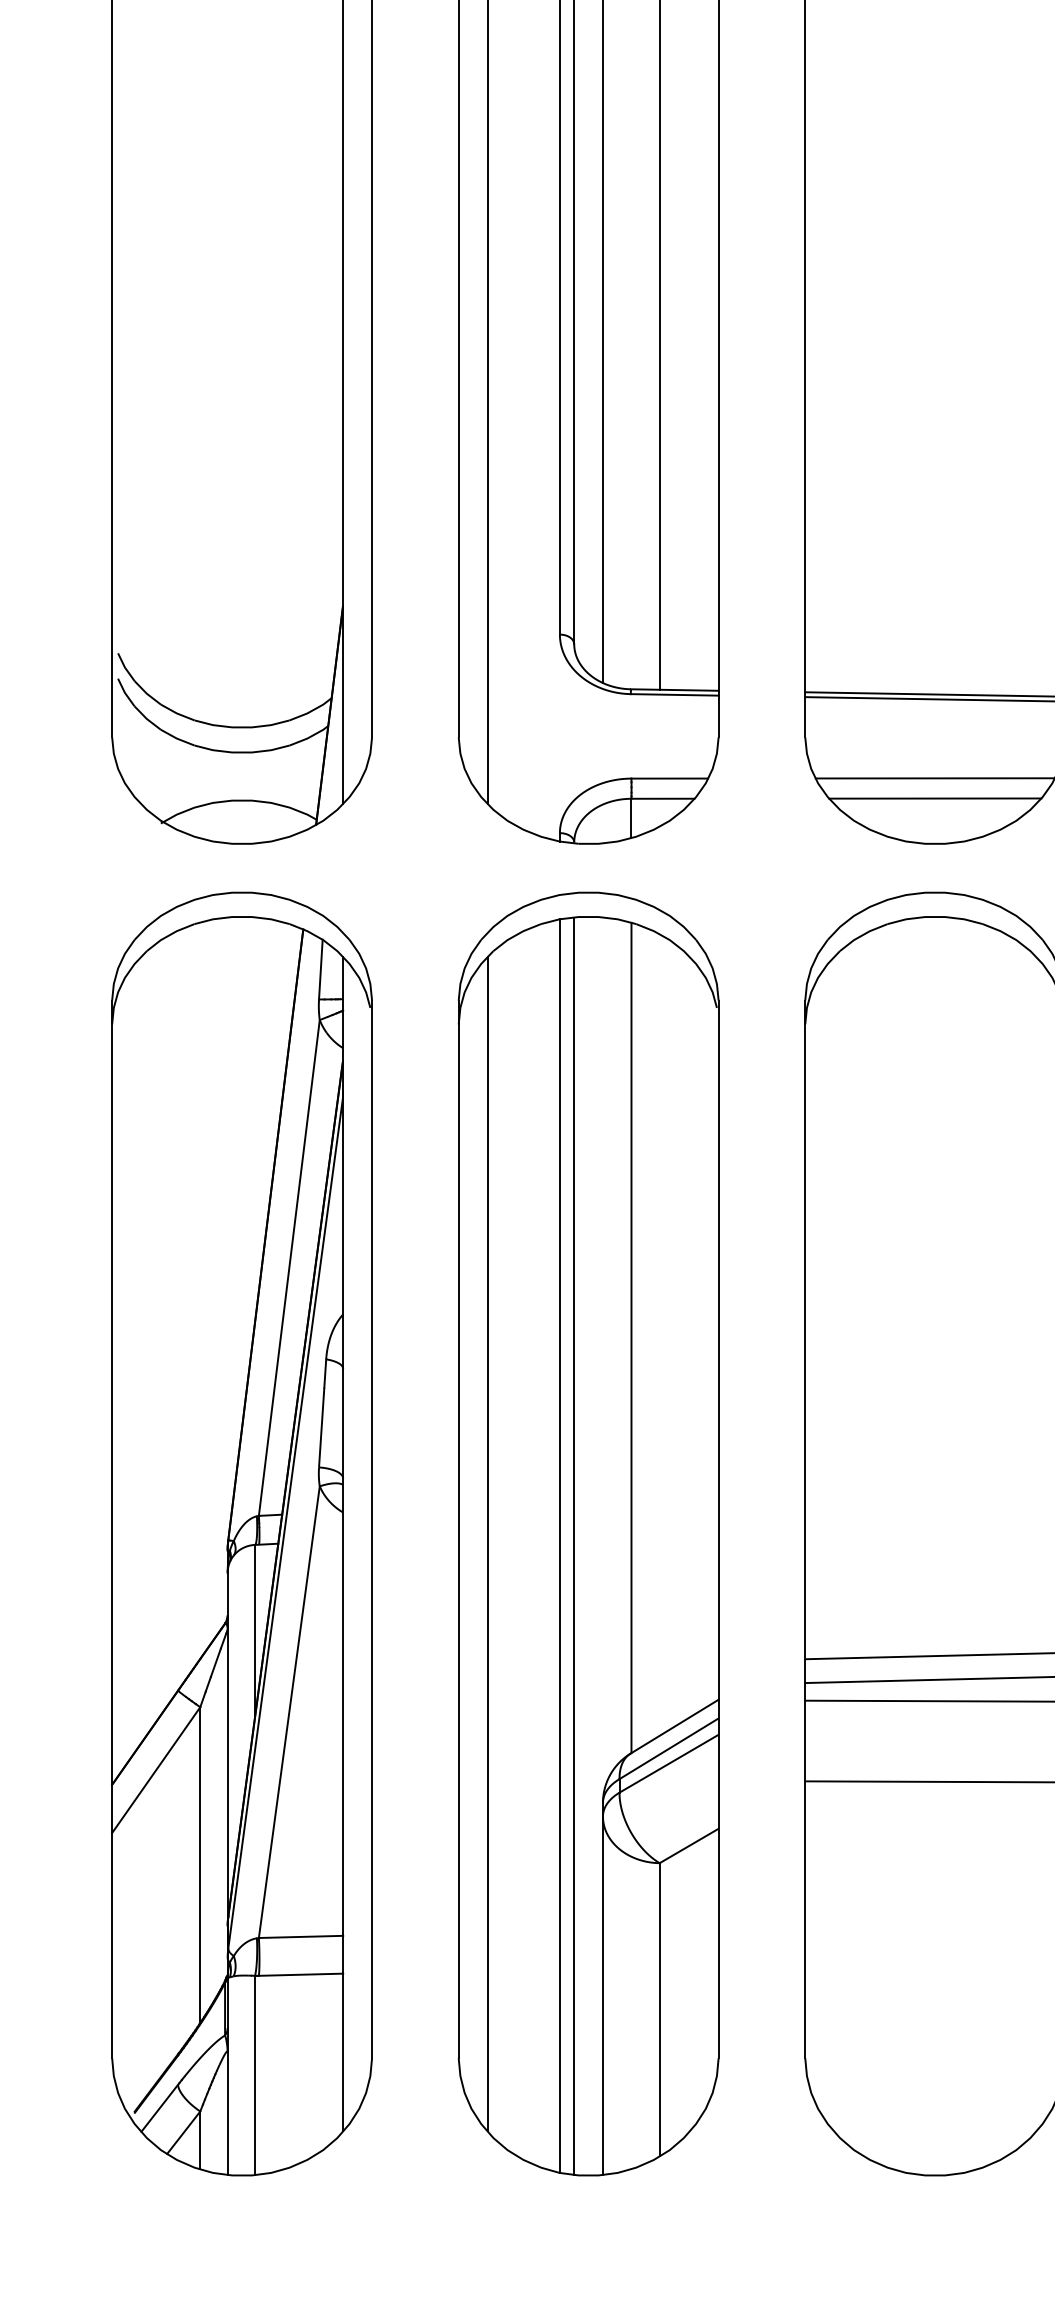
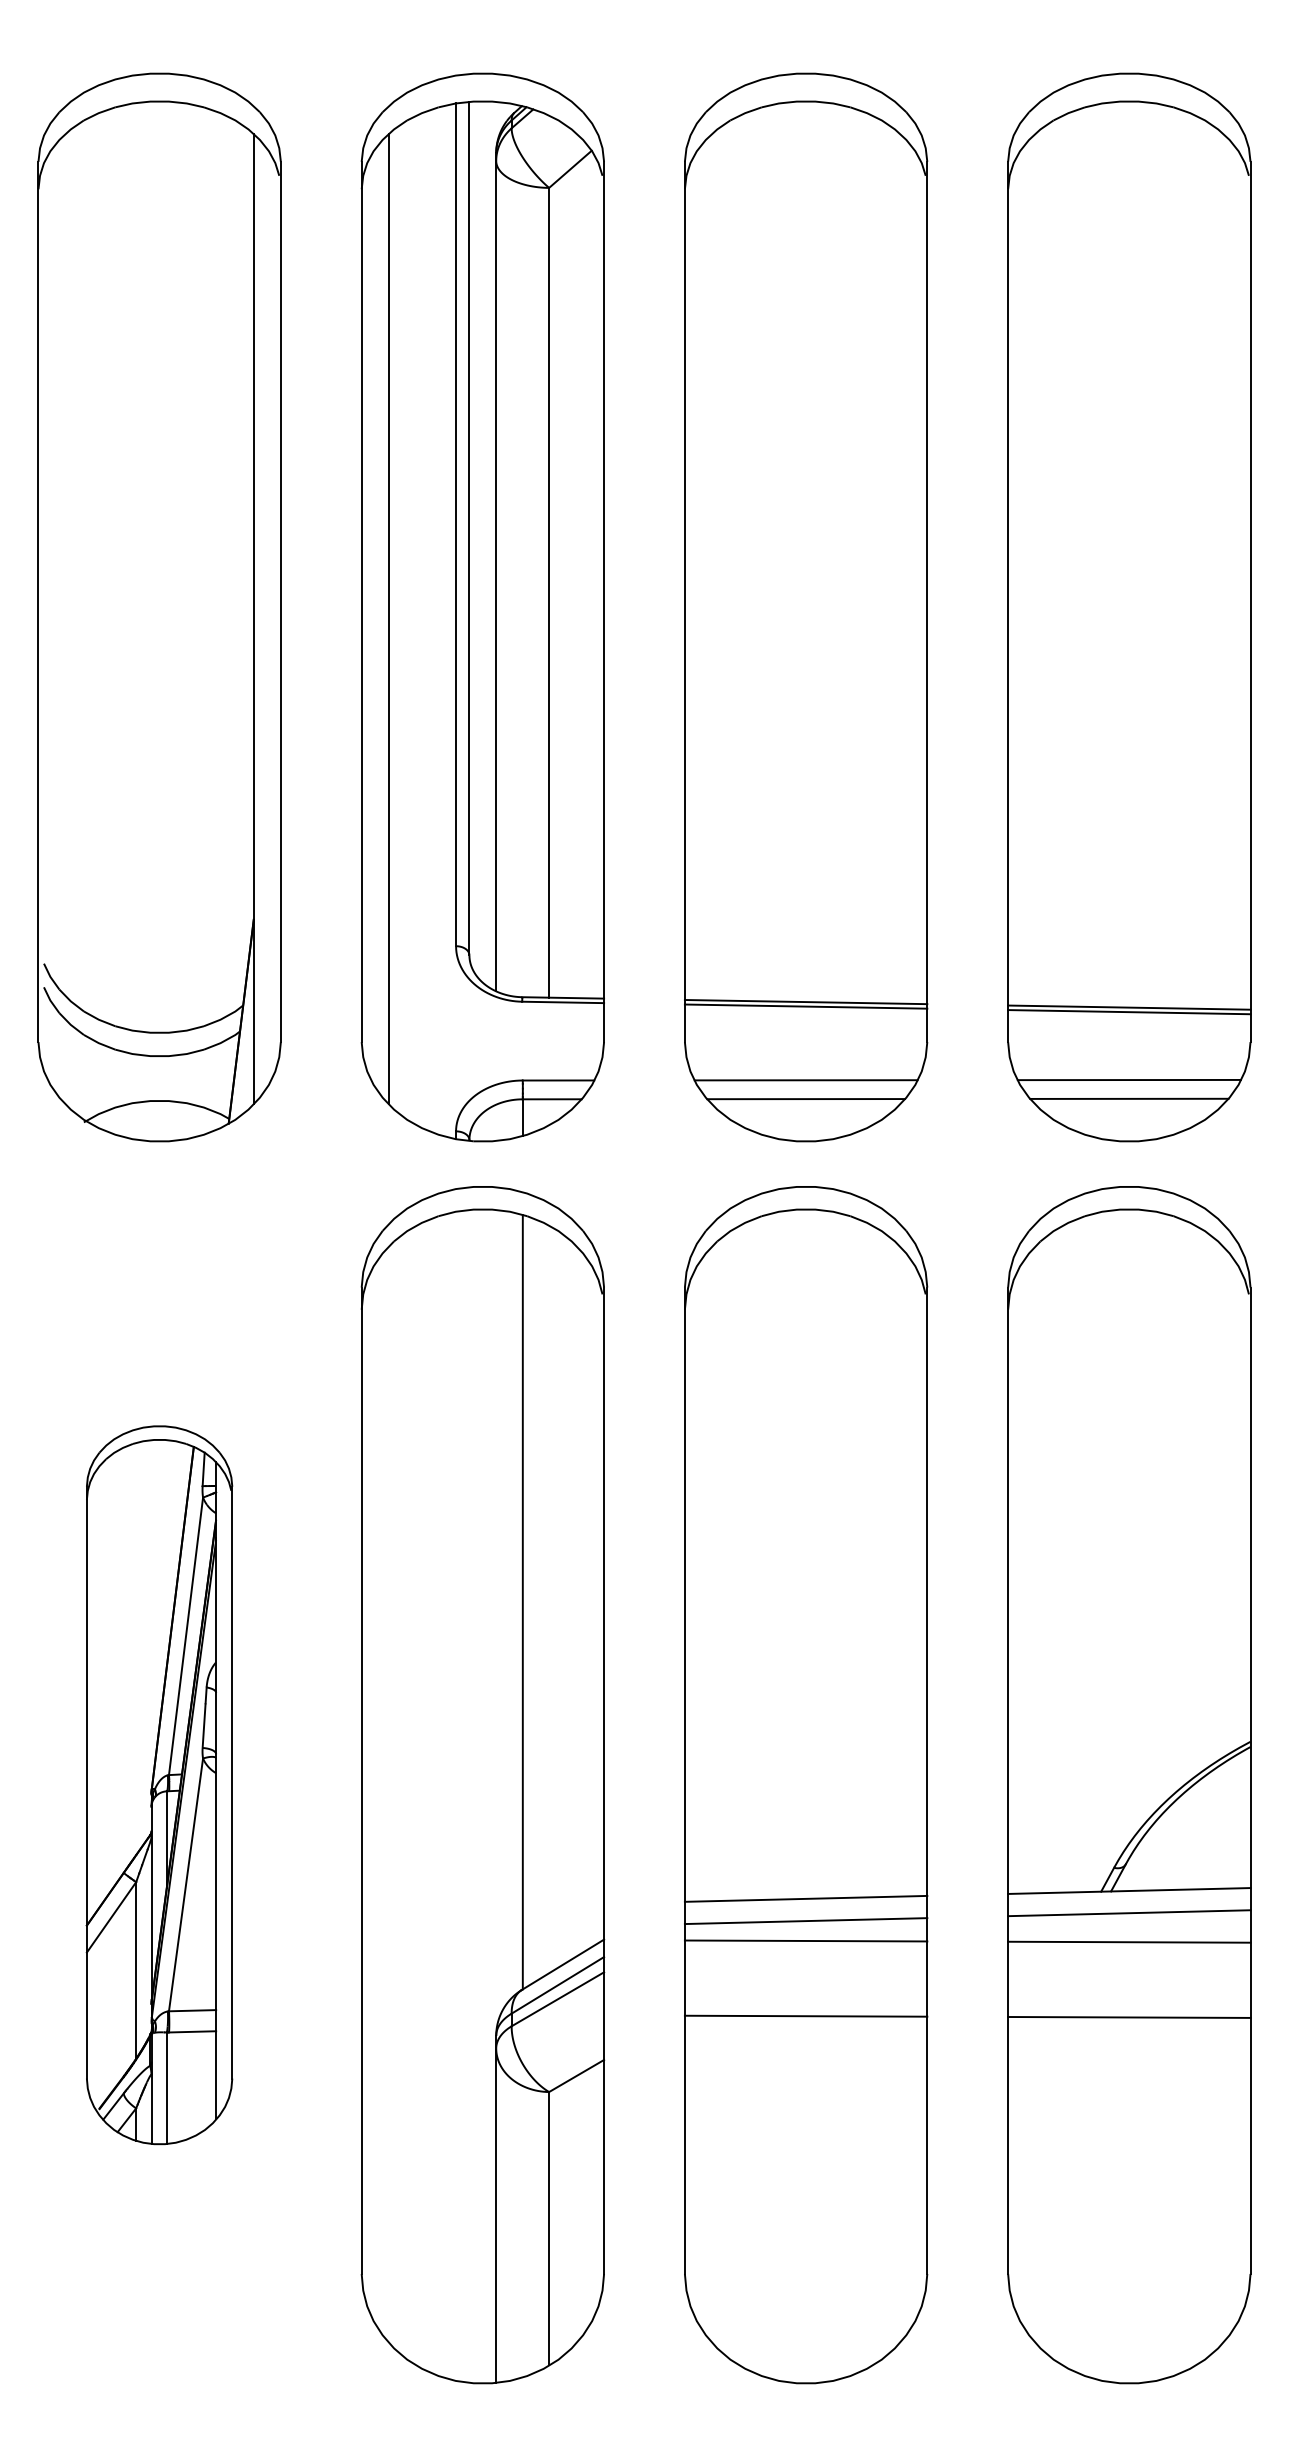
part: (241, 1534) -> (159, 1785), size x0.6
line: (487, 1544) -> (388, 1794), removed
line: (560, 1545) -> (456, 1795), removed
line: (574, 1546) -> (469, 1796), removed

